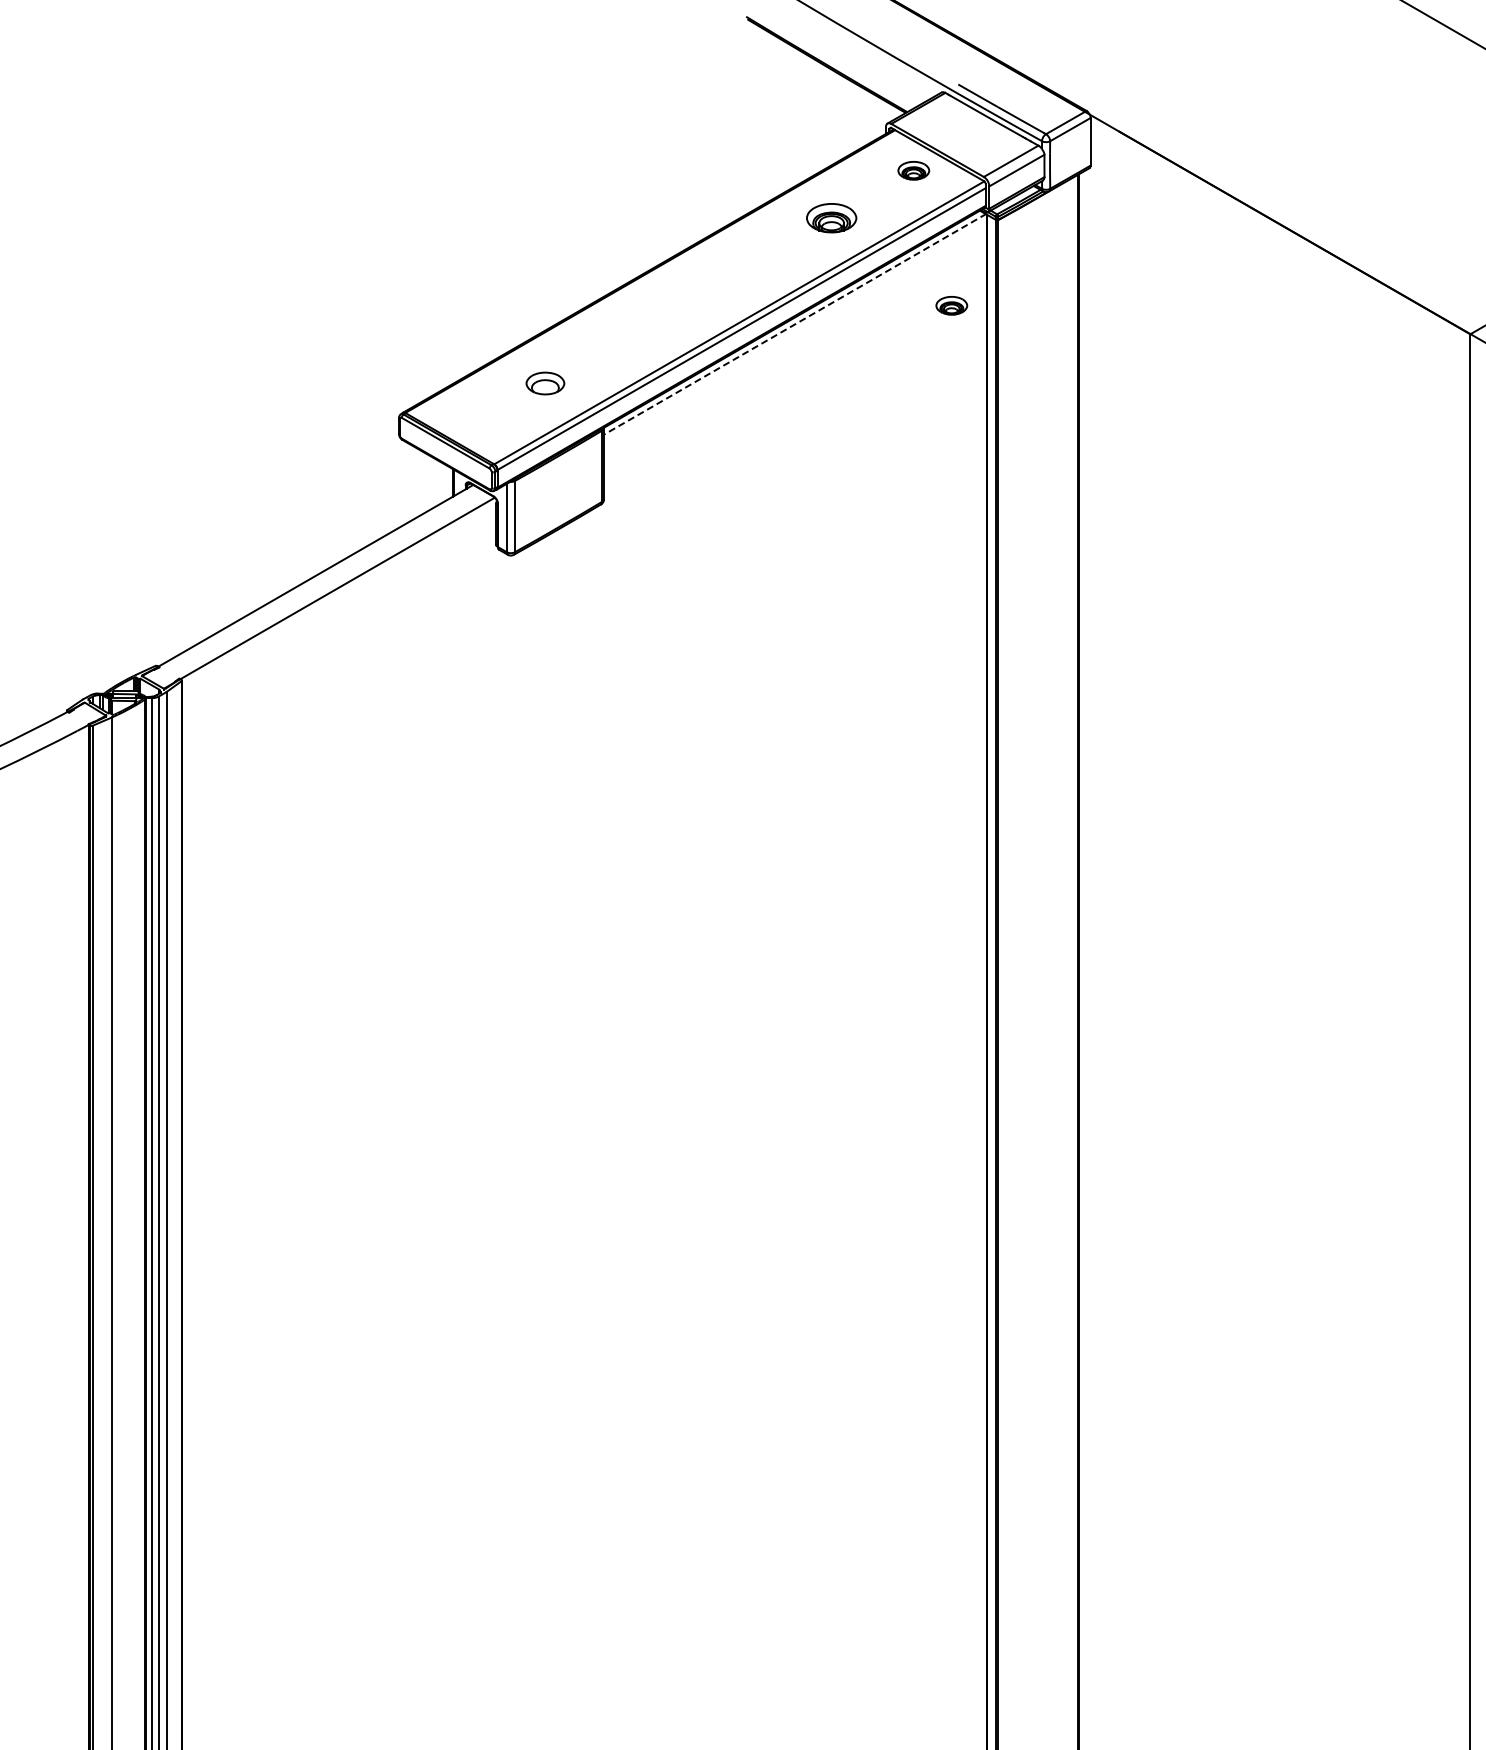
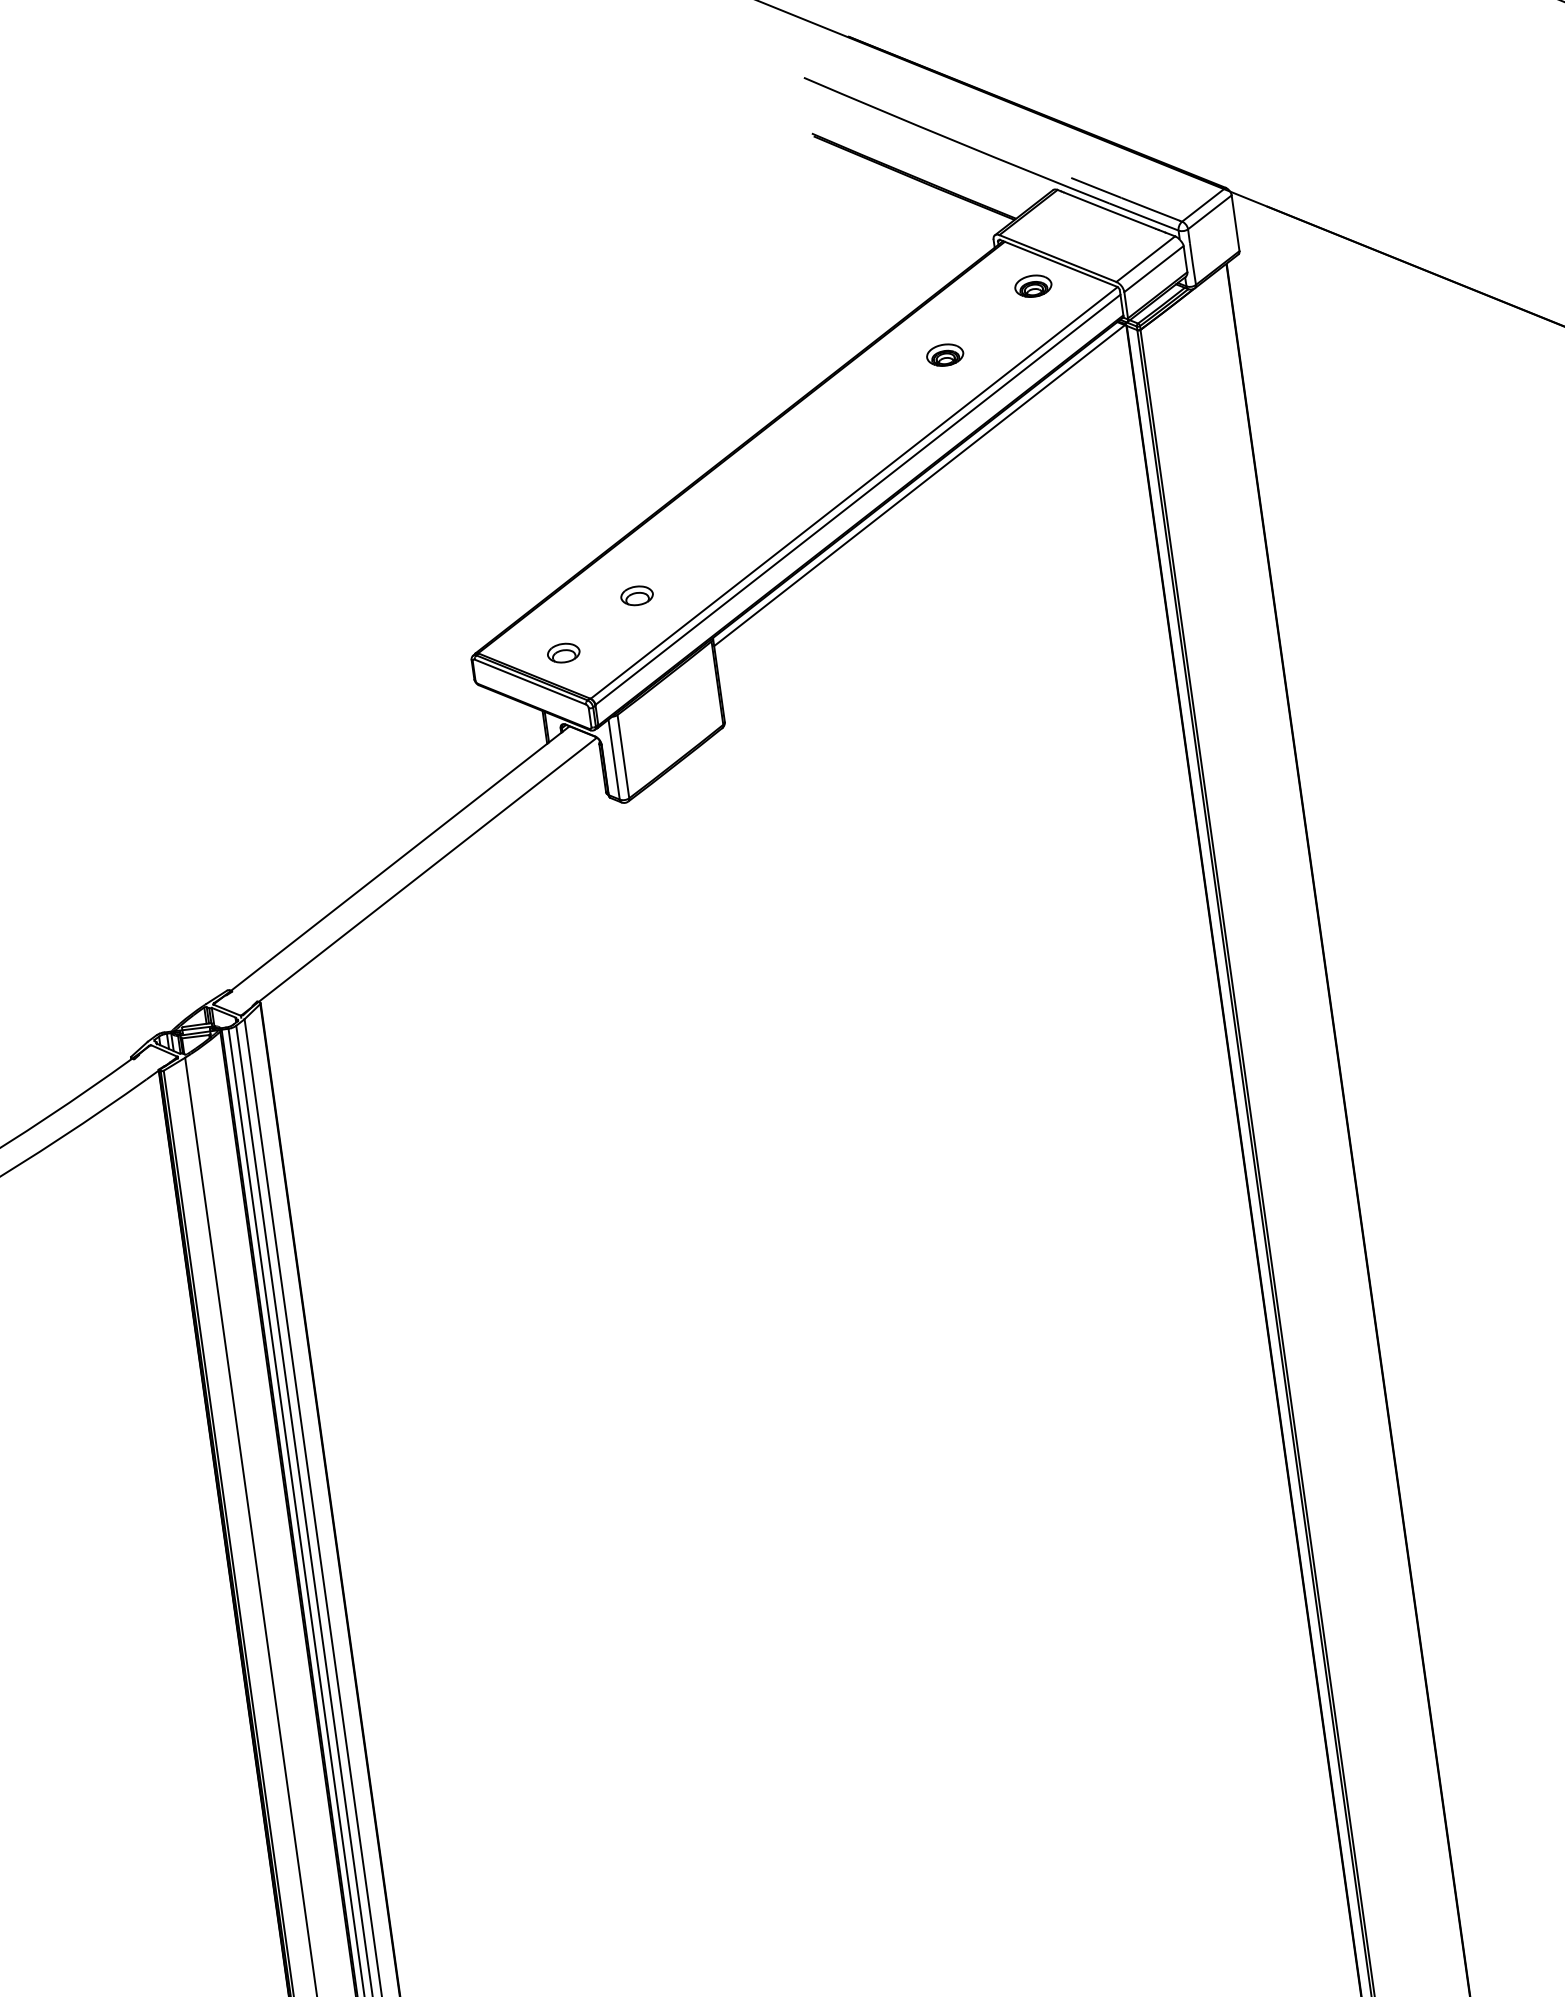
part: (831, 217) -> (944, 354), size x0.62
part: (951, 305) -> (1099, 437), removed
line: (795, 324) -> (920, 485), dashed -> solid
part: (544, 383) -> (636, 595), size x0.71
part: (476, 422) -> (563, 652), added

